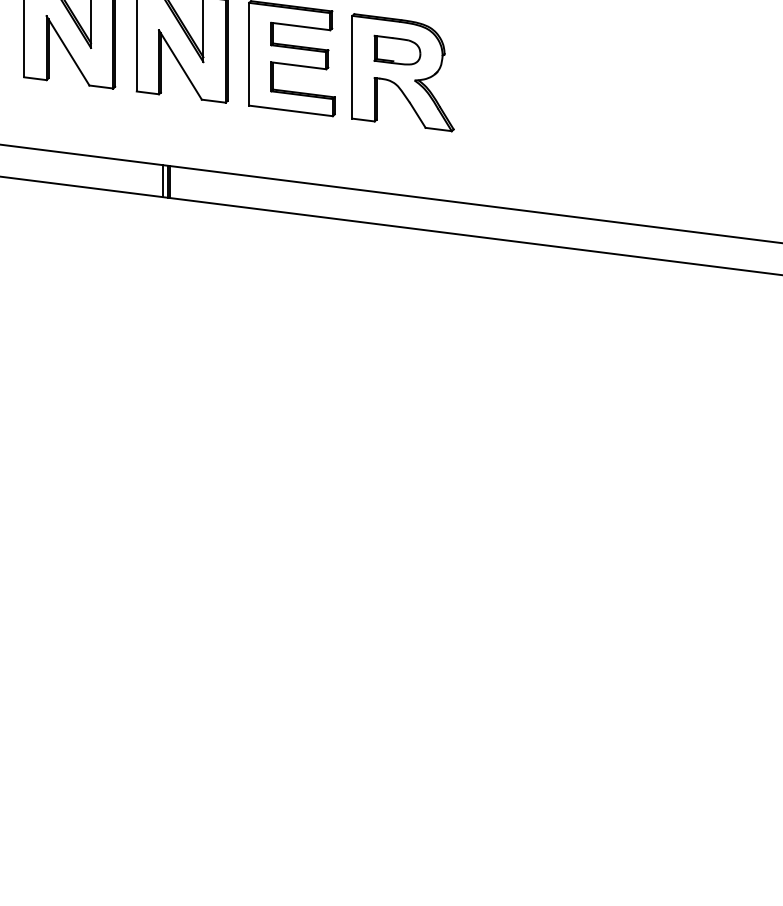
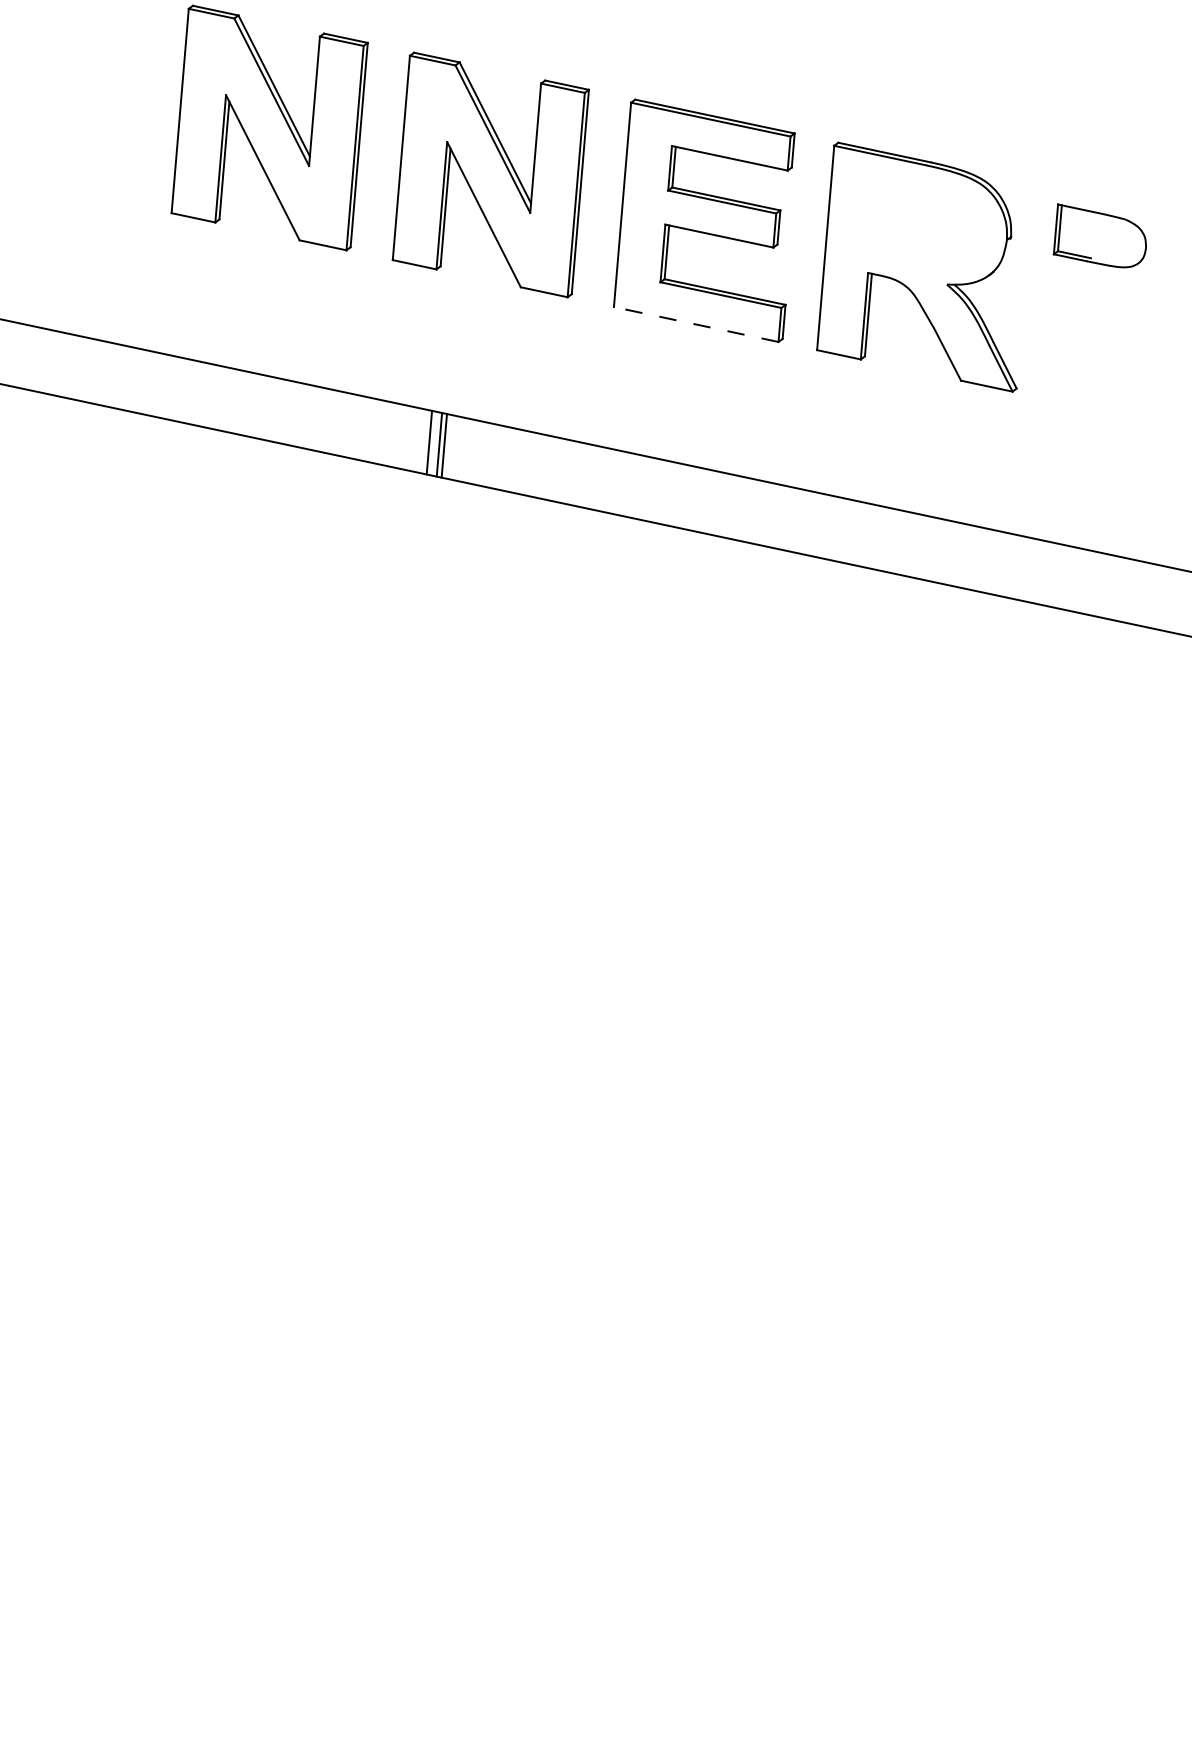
part: (397, 49) -> (1101, 235), moved
line: (290, 110) -> (695, 323), solid -> dashed

